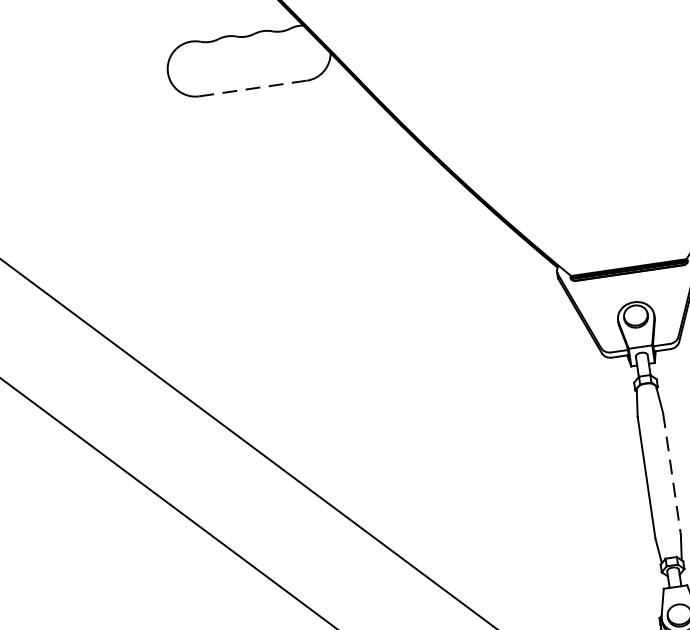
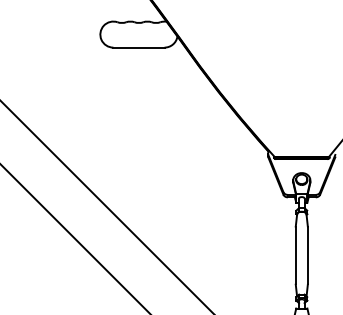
line: (252, 88) -> (138, 47), dashed -> solid
line: (671, 473) -> (307, 255), dashed -> solid

